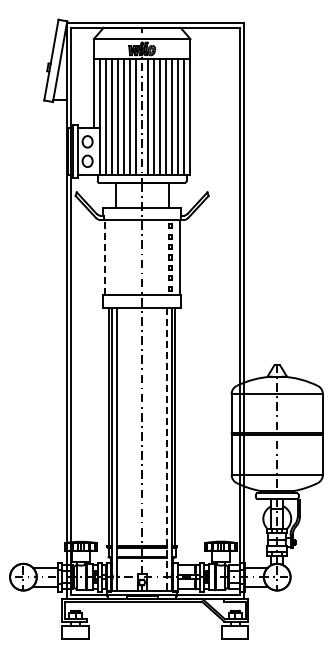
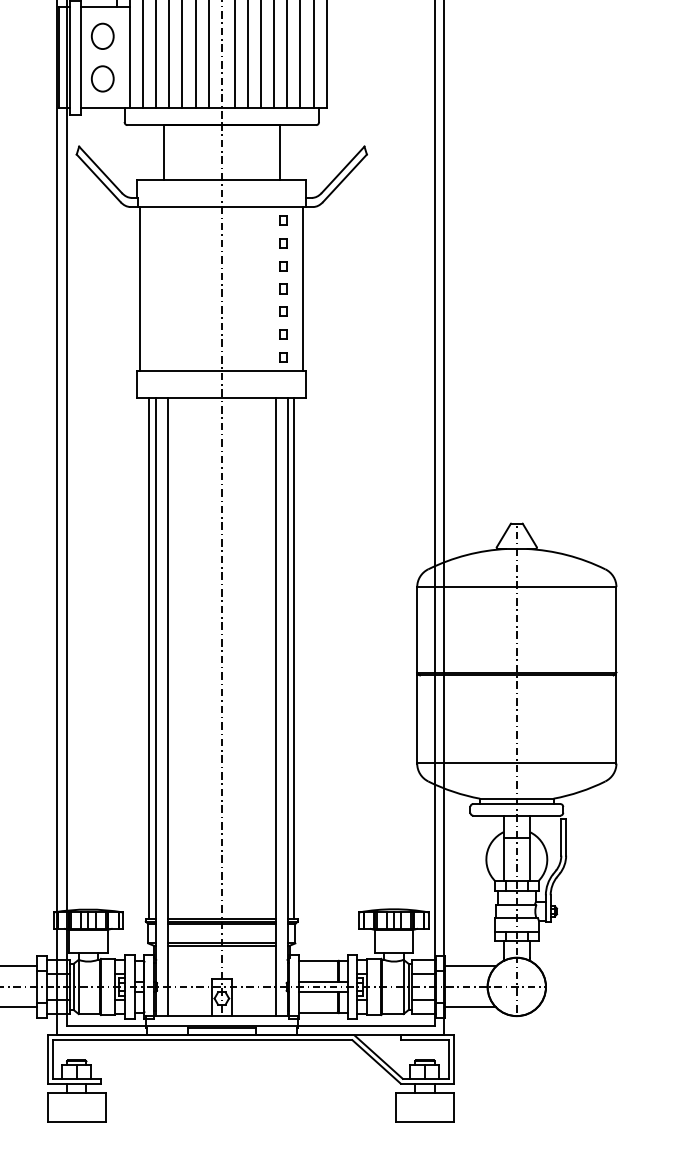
line: (104, 257) -> (139, 288), dashed -> solid
line: (166, 449) -> (274, 708), dashed -> solid

